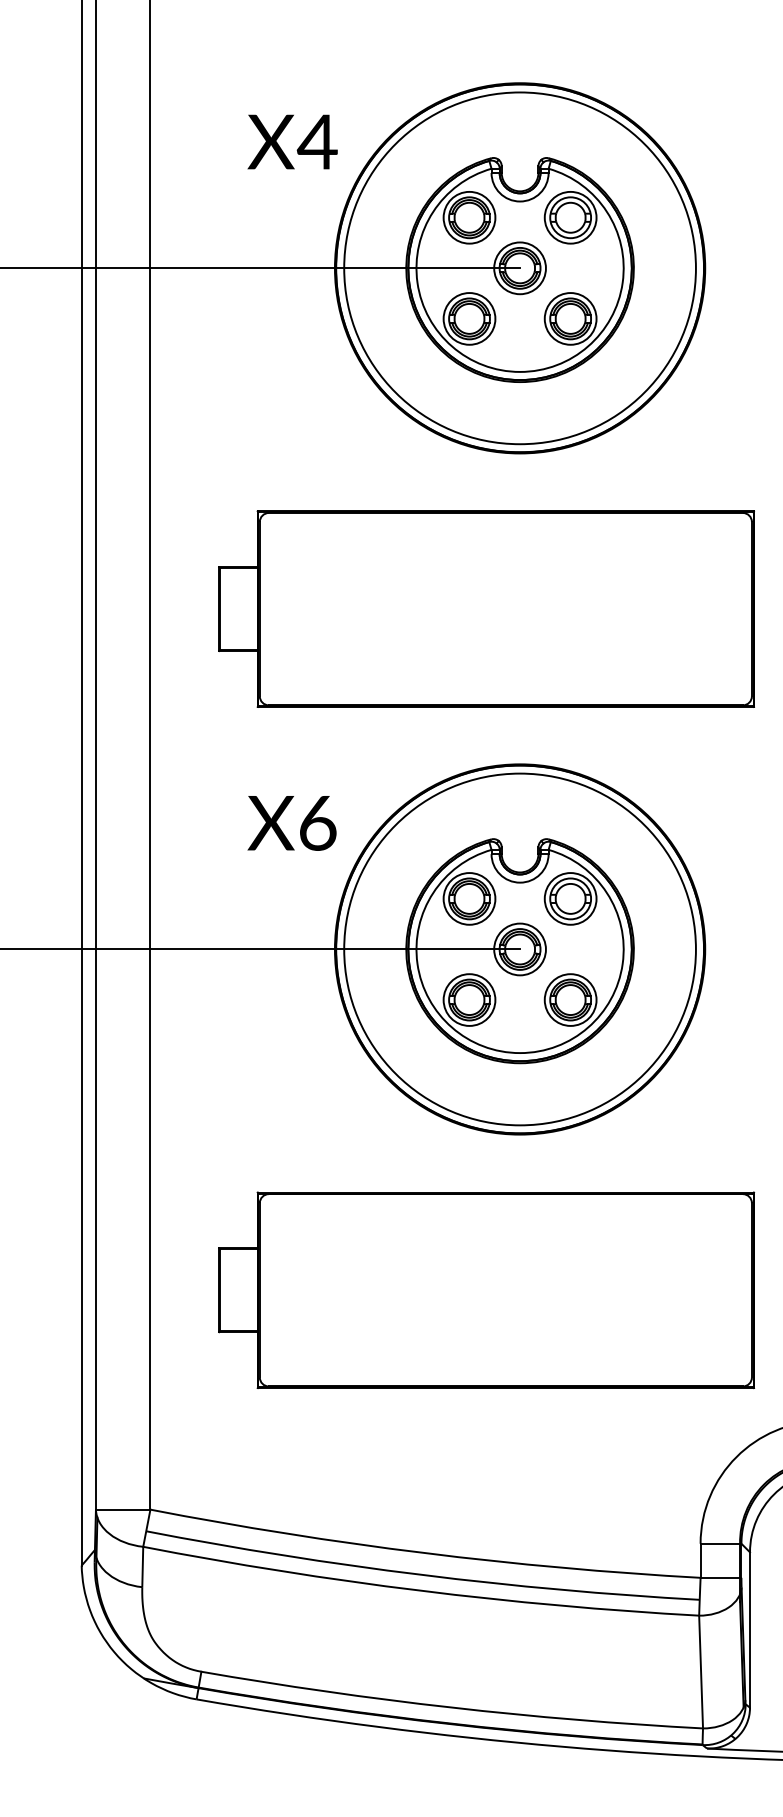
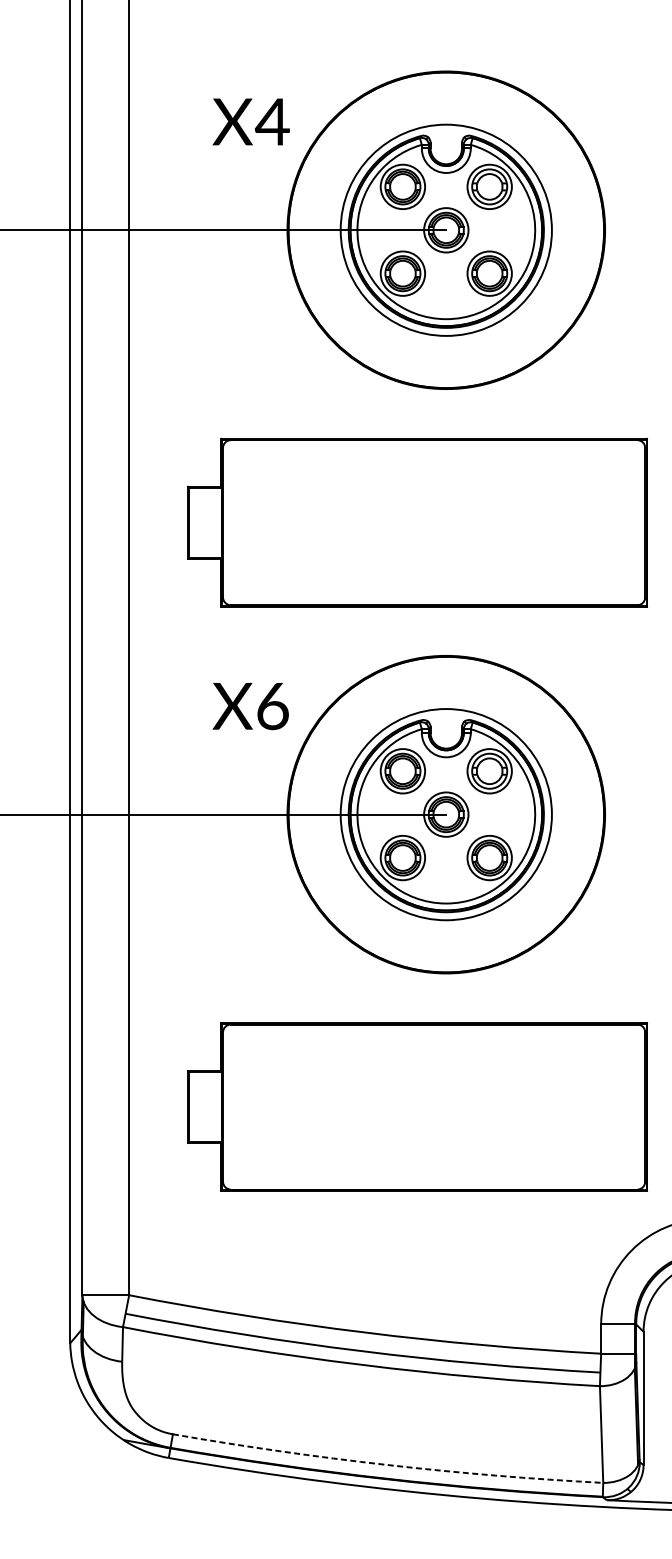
circle: (519, 268) -> (445, 230), size x0.7
circle: (519, 949) -> (445, 814), size x0.7
arc: (451, 1707) -> (387, 1464), solid -> dashed

